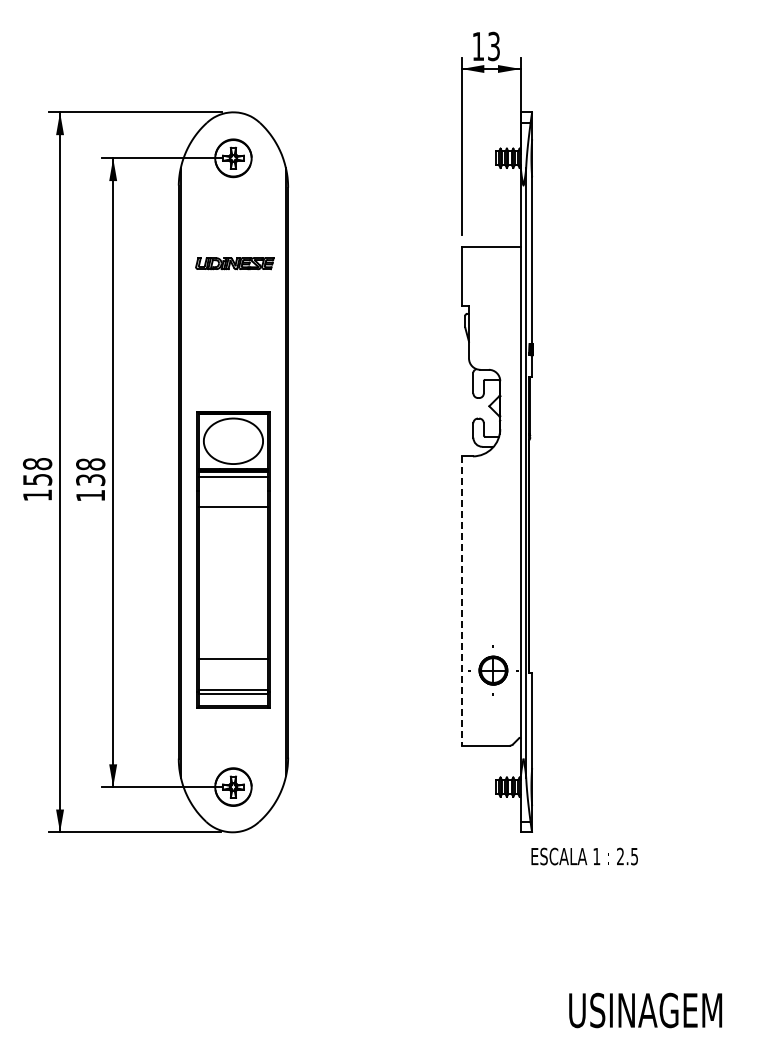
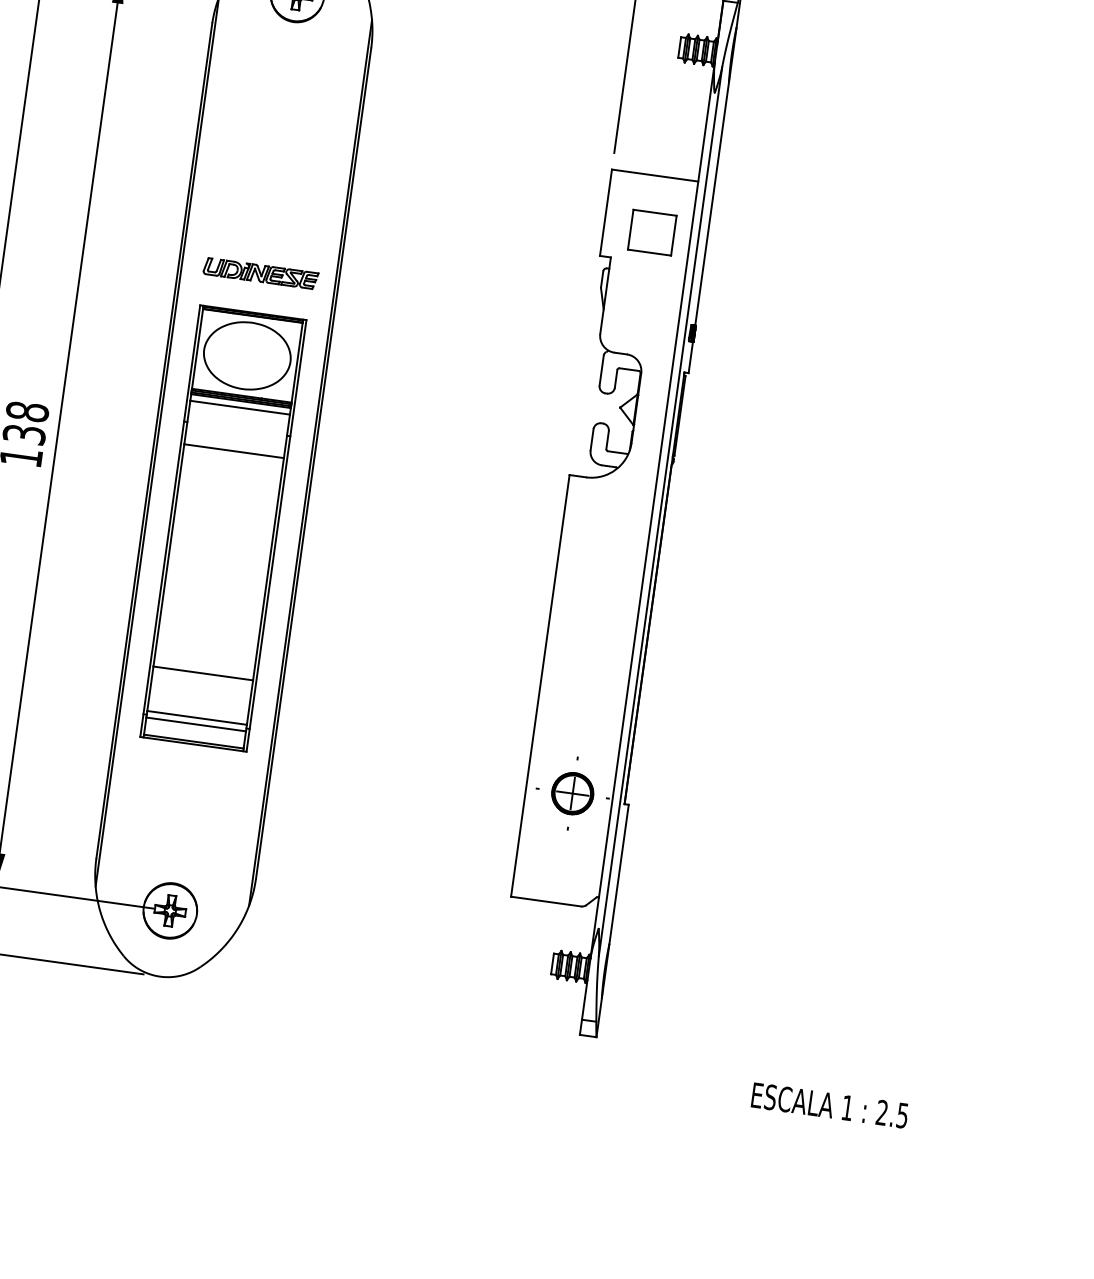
part: (234, 263) -> (260, 273), moved
part: (494, 285) -> (652, 232), added
part: (233, 559) -> (223, 528), moved
line: (461, 601) -> (540, 686), dashed -> solid
text: (584, 856) -> (829, 1105), moved

